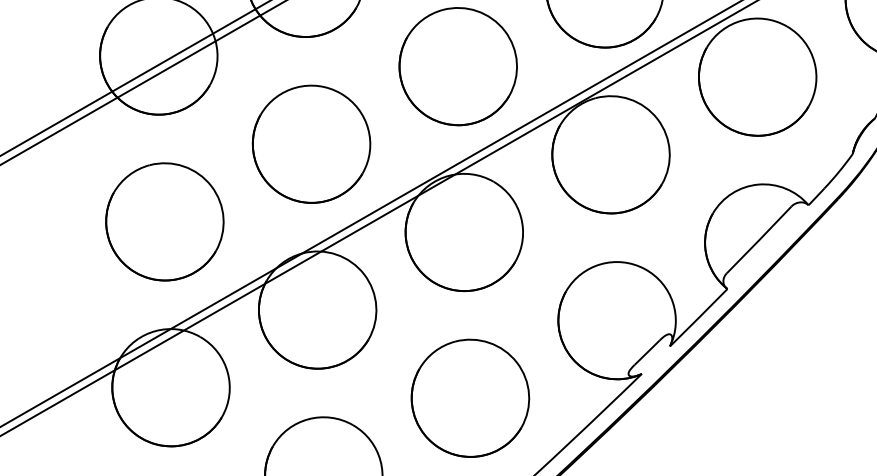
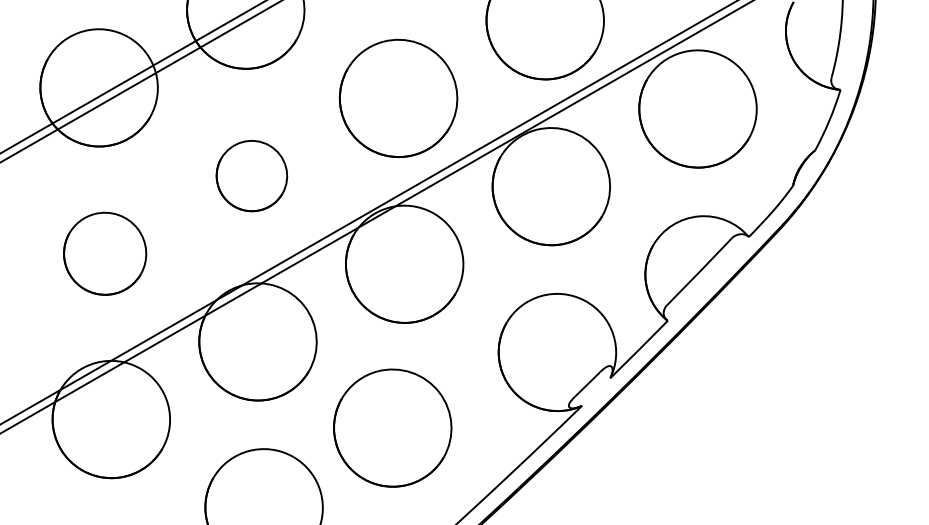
part: (311, 143) -> (251, 175), size x0.6
part: (164, 221) -> (104, 253), size x0.7
part: (470, 397) -> (392, 427), moved

